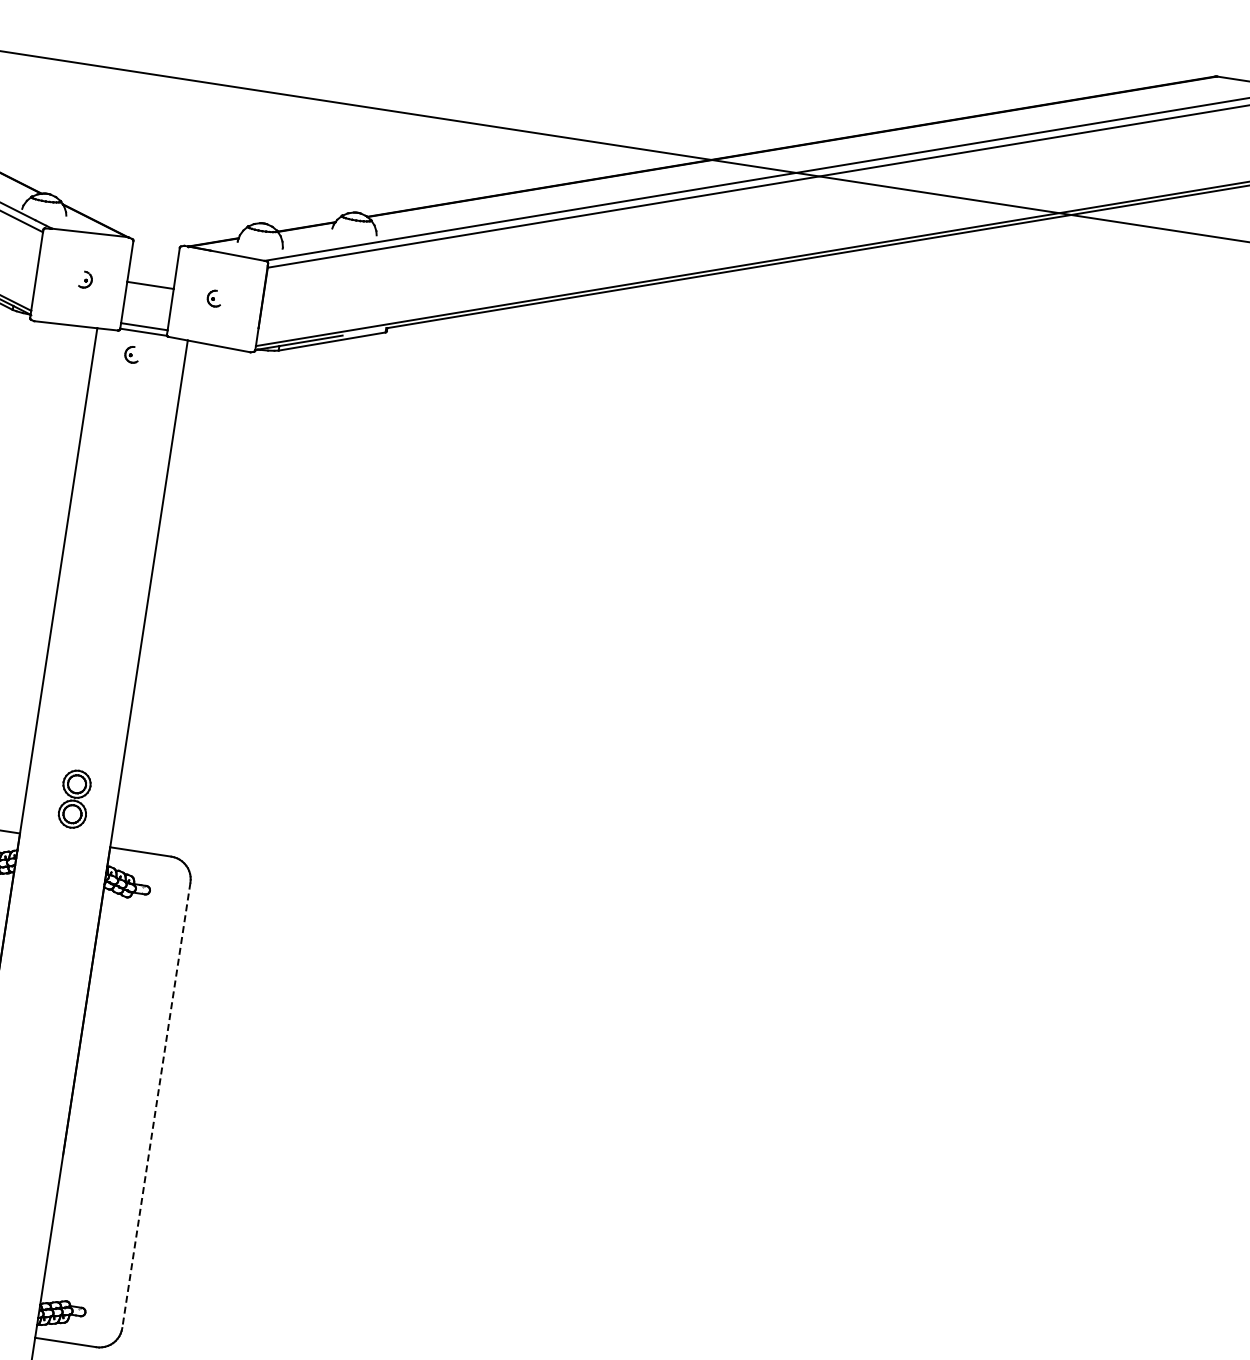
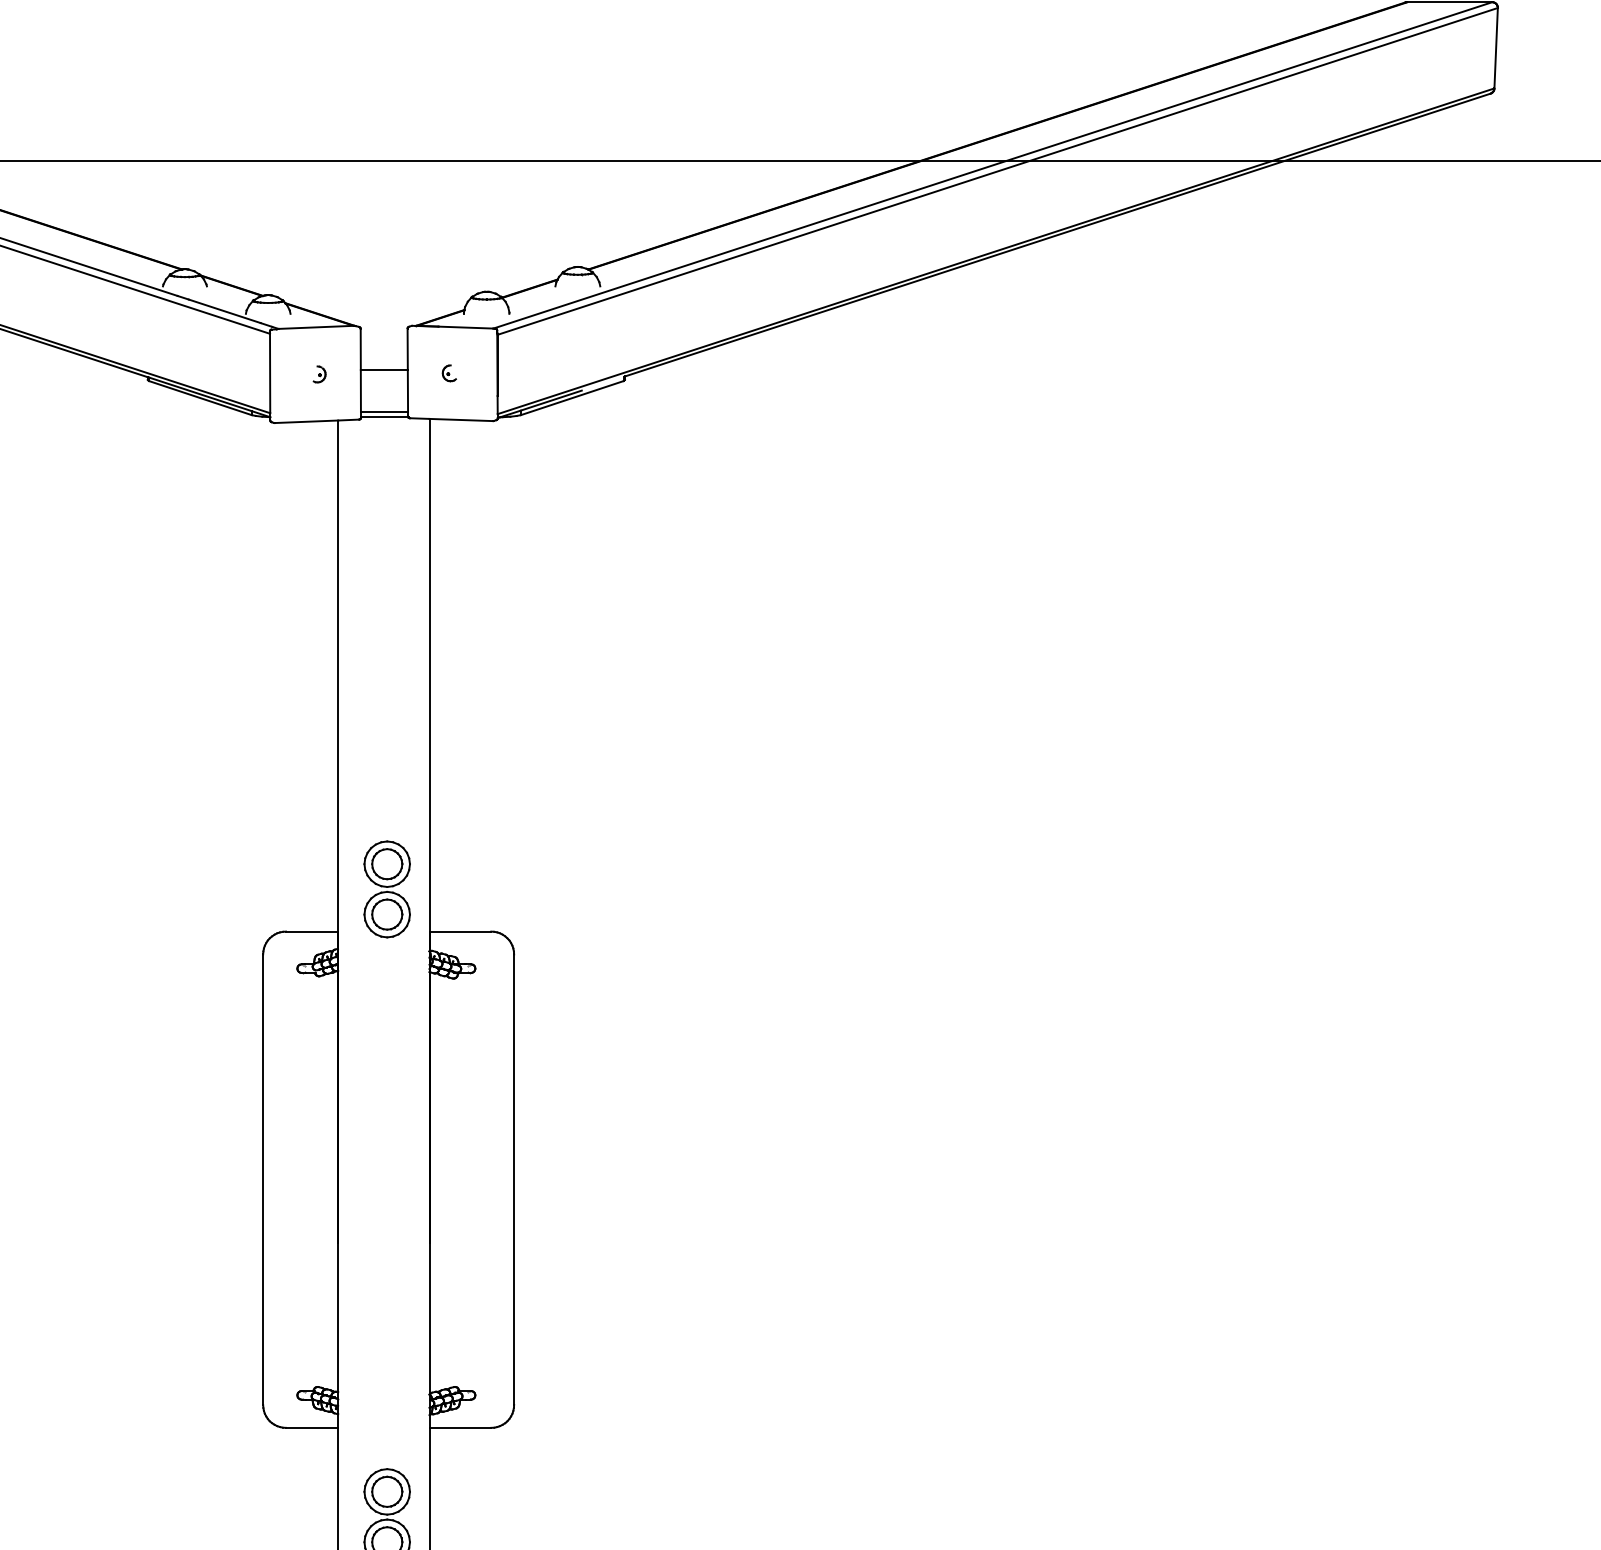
part: (131, 354) -> (375, 441), removed
part: (74, 799) -> (386, 889), size x1.67
line: (156, 1106) -> (514, 1180), dashed -> solid

